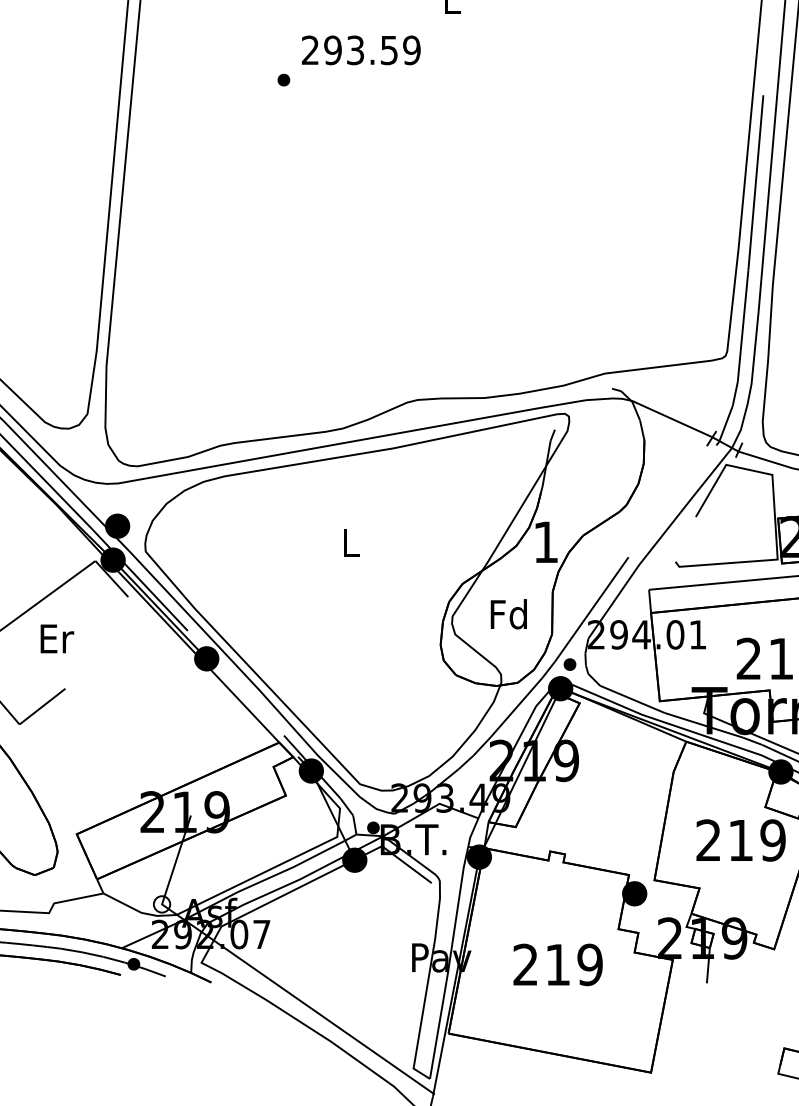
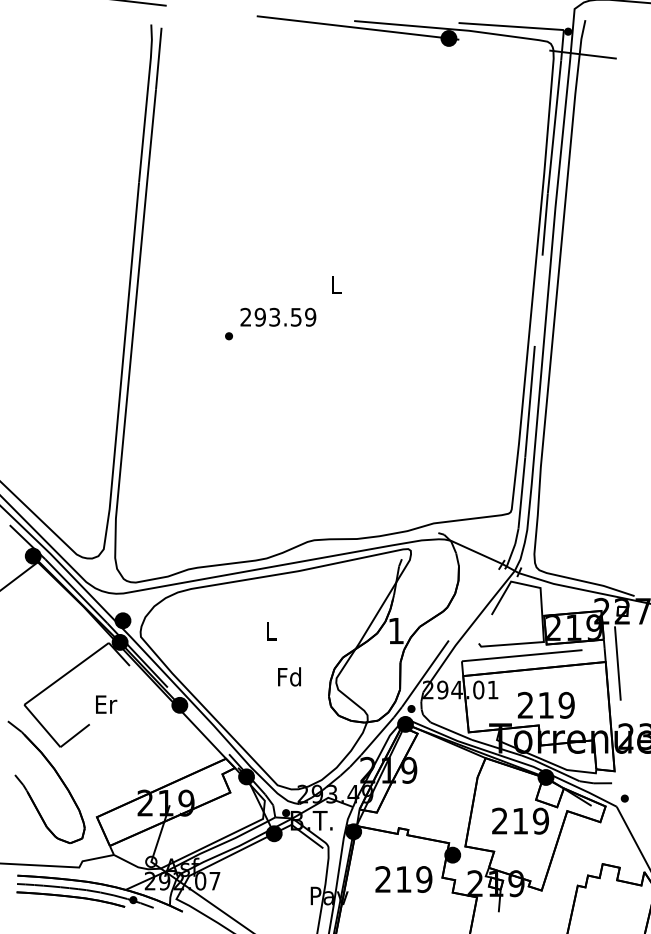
text: (508, 613) -> (289, 676), moved
text: (57, 638) -> (106, 704), moved
text: (557, 964) -> (403, 879), moved

